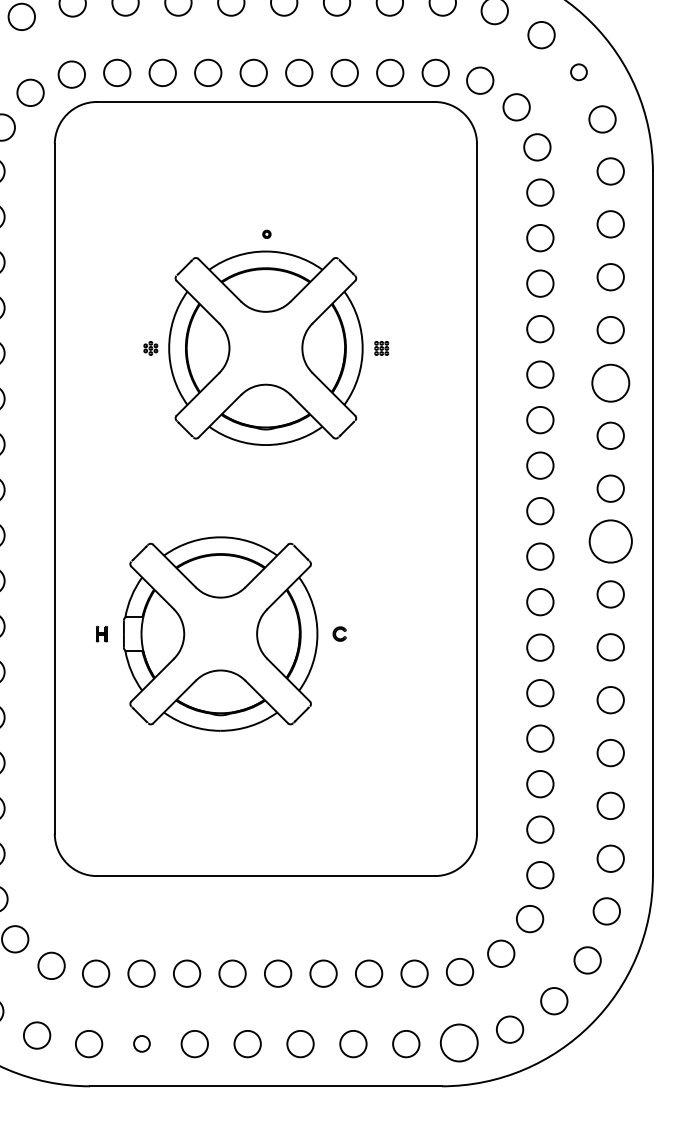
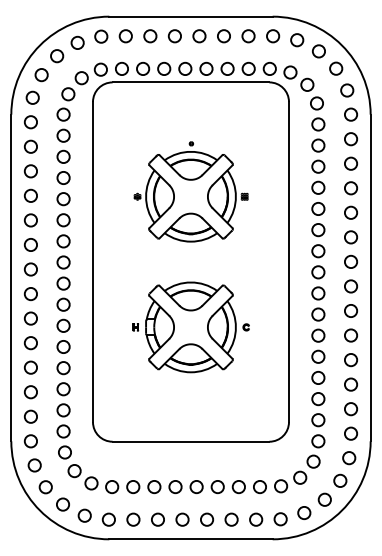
circle: (579, 72) -> (336, 68), size x1.67
circle: (609, 382) -> (350, 212), size x0.71
circle: (609, 541) -> (350, 286), size x0.62
part: (219, 634) -> (190, 327), moved
circle: (142, 1043) -> (133, 519), size x1.67
circle: (458, 1043) -> (280, 519), size x0.71

